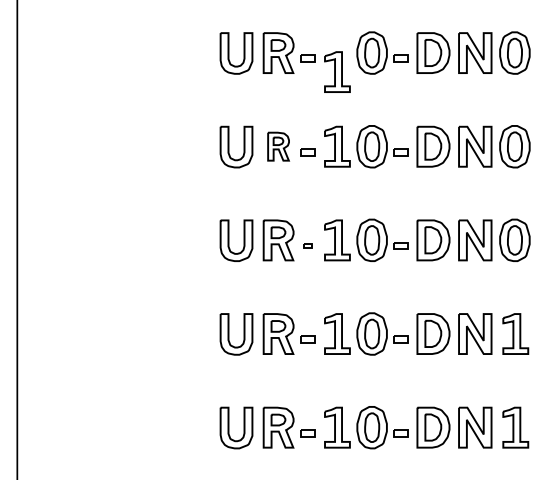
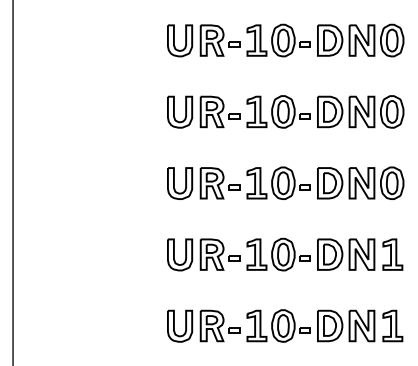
part: (337, 71) -> (257, 40), moved
part: (278, 146) -> (212, 111), size x1.43
part: (307, 245) -> (234, 187), size x1.67

